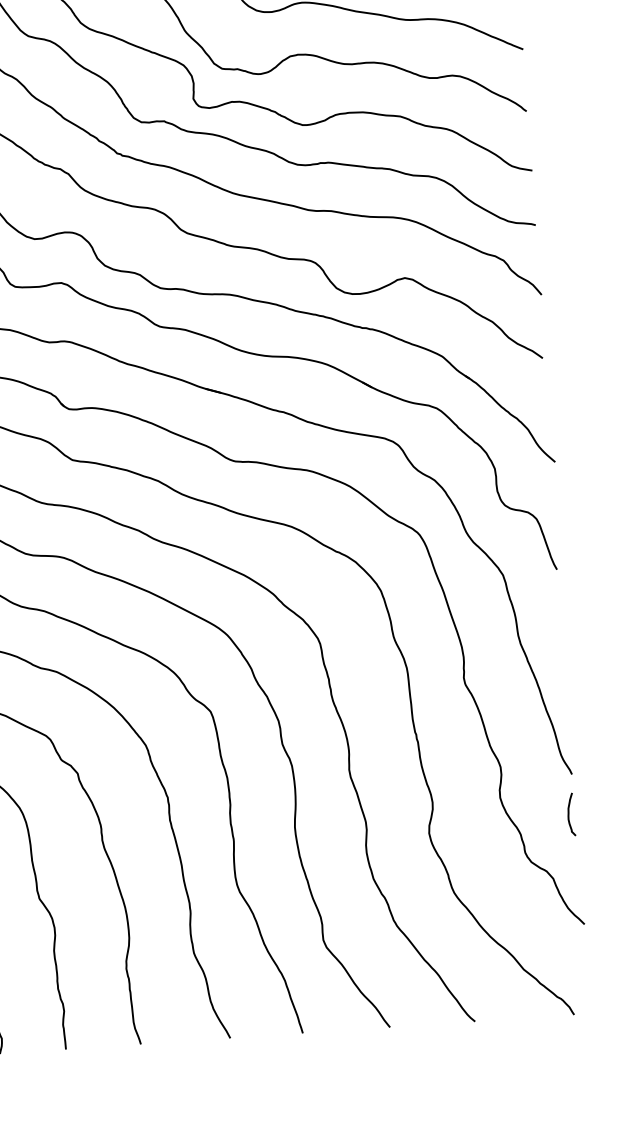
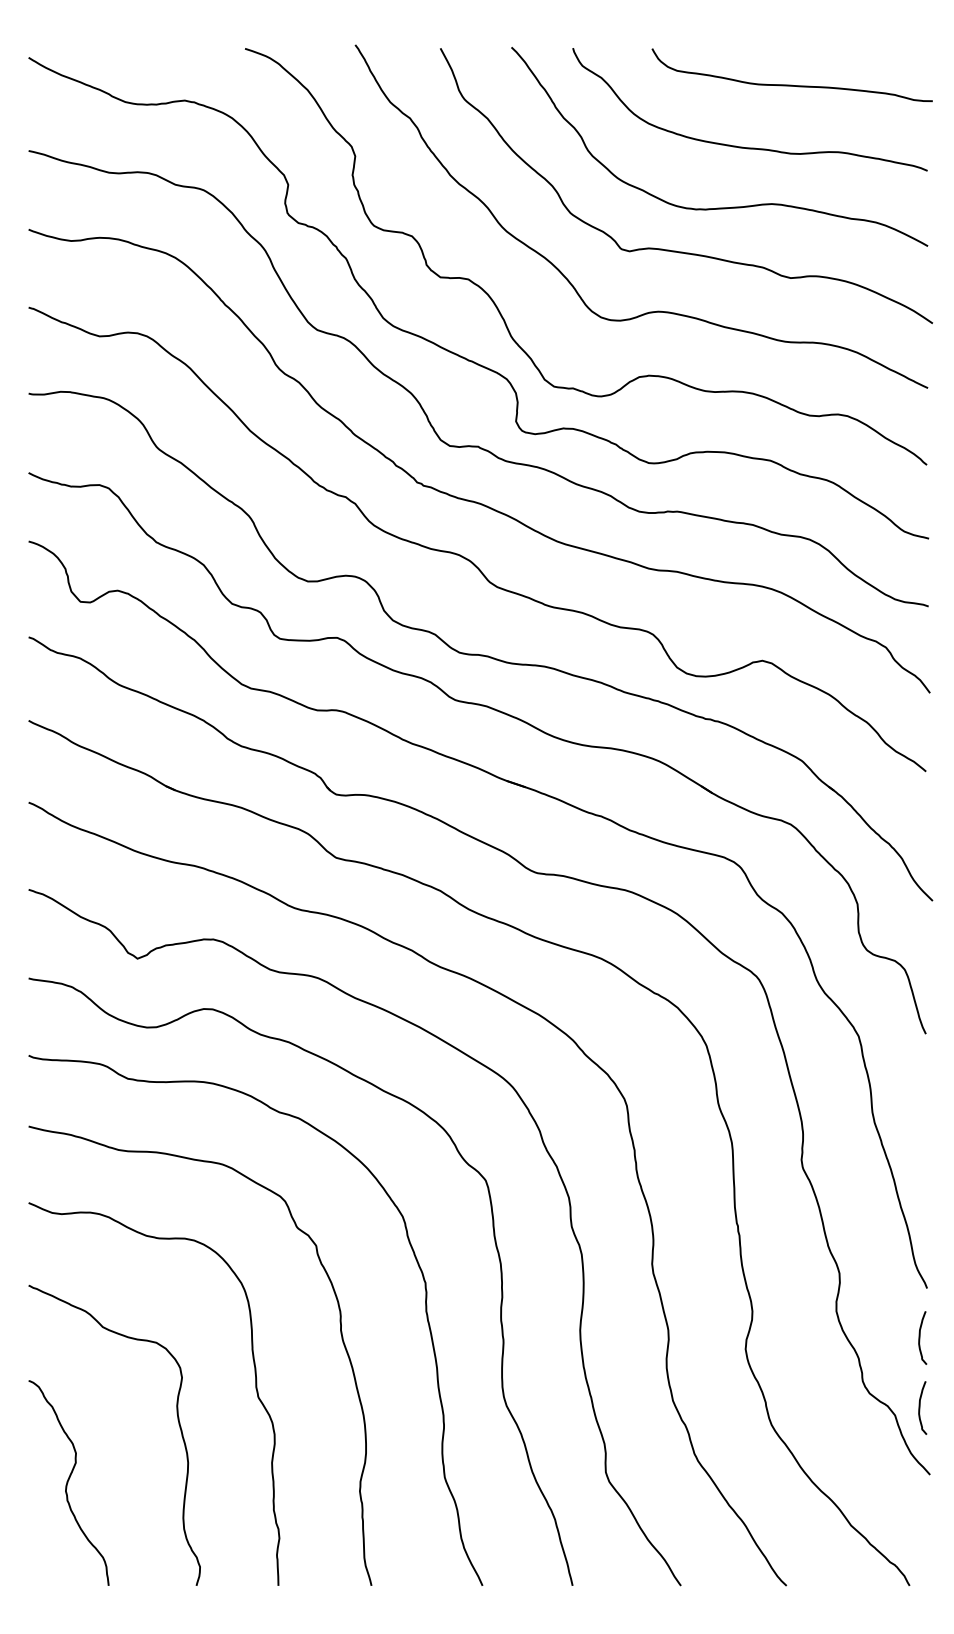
curve: (573, 870) -> (920, 1407), added

